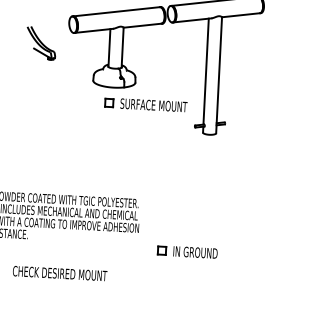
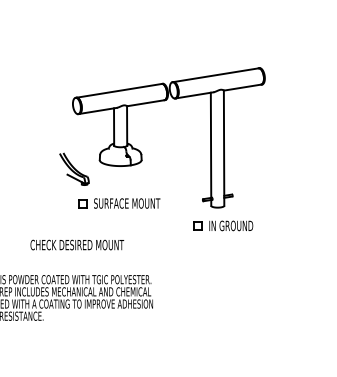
part: (41, 42) -> (74, 168), moved
part: (146, 104) -> (119, 203), moved
part: (187, 251) -> (223, 225), moved
text: (60, 273) -> (77, 244), moved

